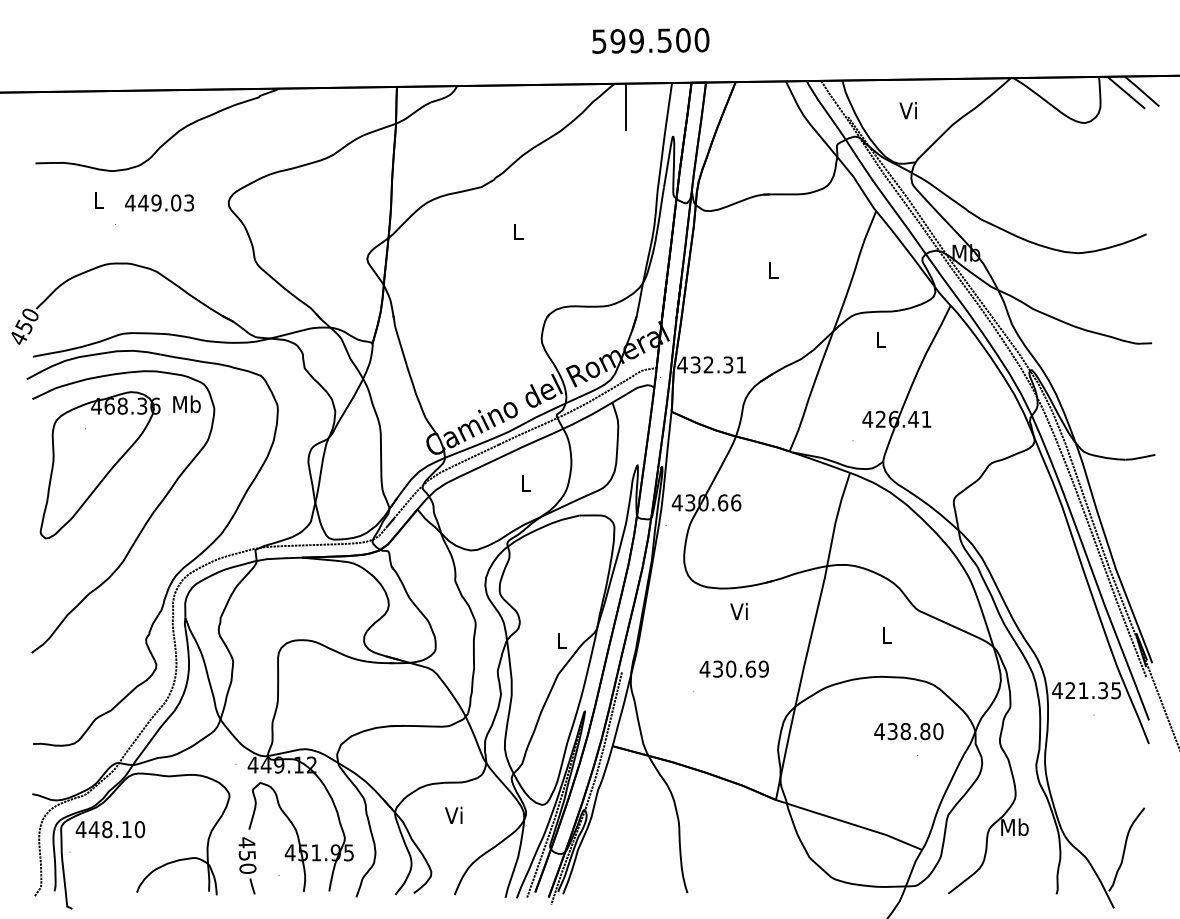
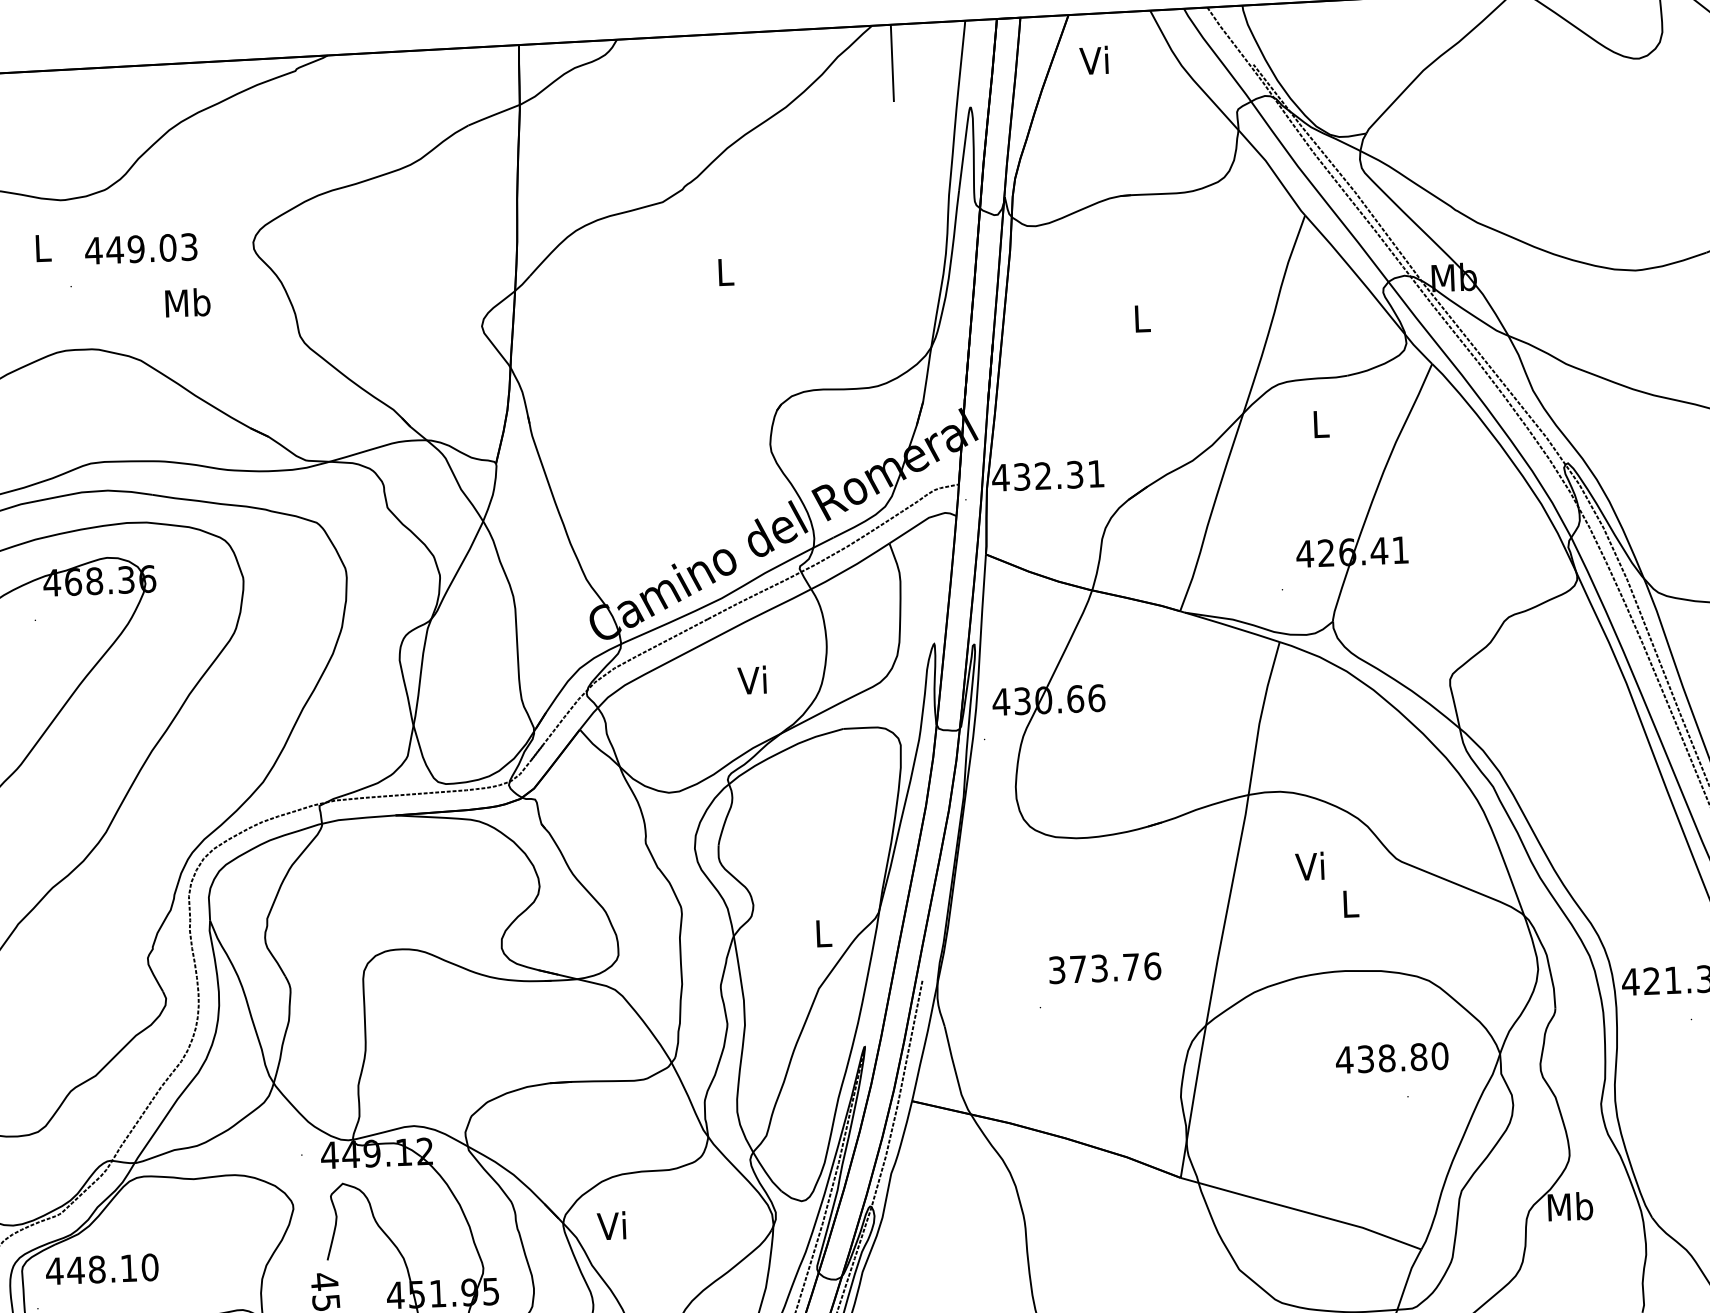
text: (907, 110) -> (1092, 60), moved
text: (186, 403) -> (187, 301), moved
text: (524, 482) -> (751, 678), L -> Vi
text: (738, 611) -> (1308, 866), moved
text: (734, 668) -> (1104, 967), 430.69 -> 373.76
text: (453, 814) -> (611, 1224), moved

